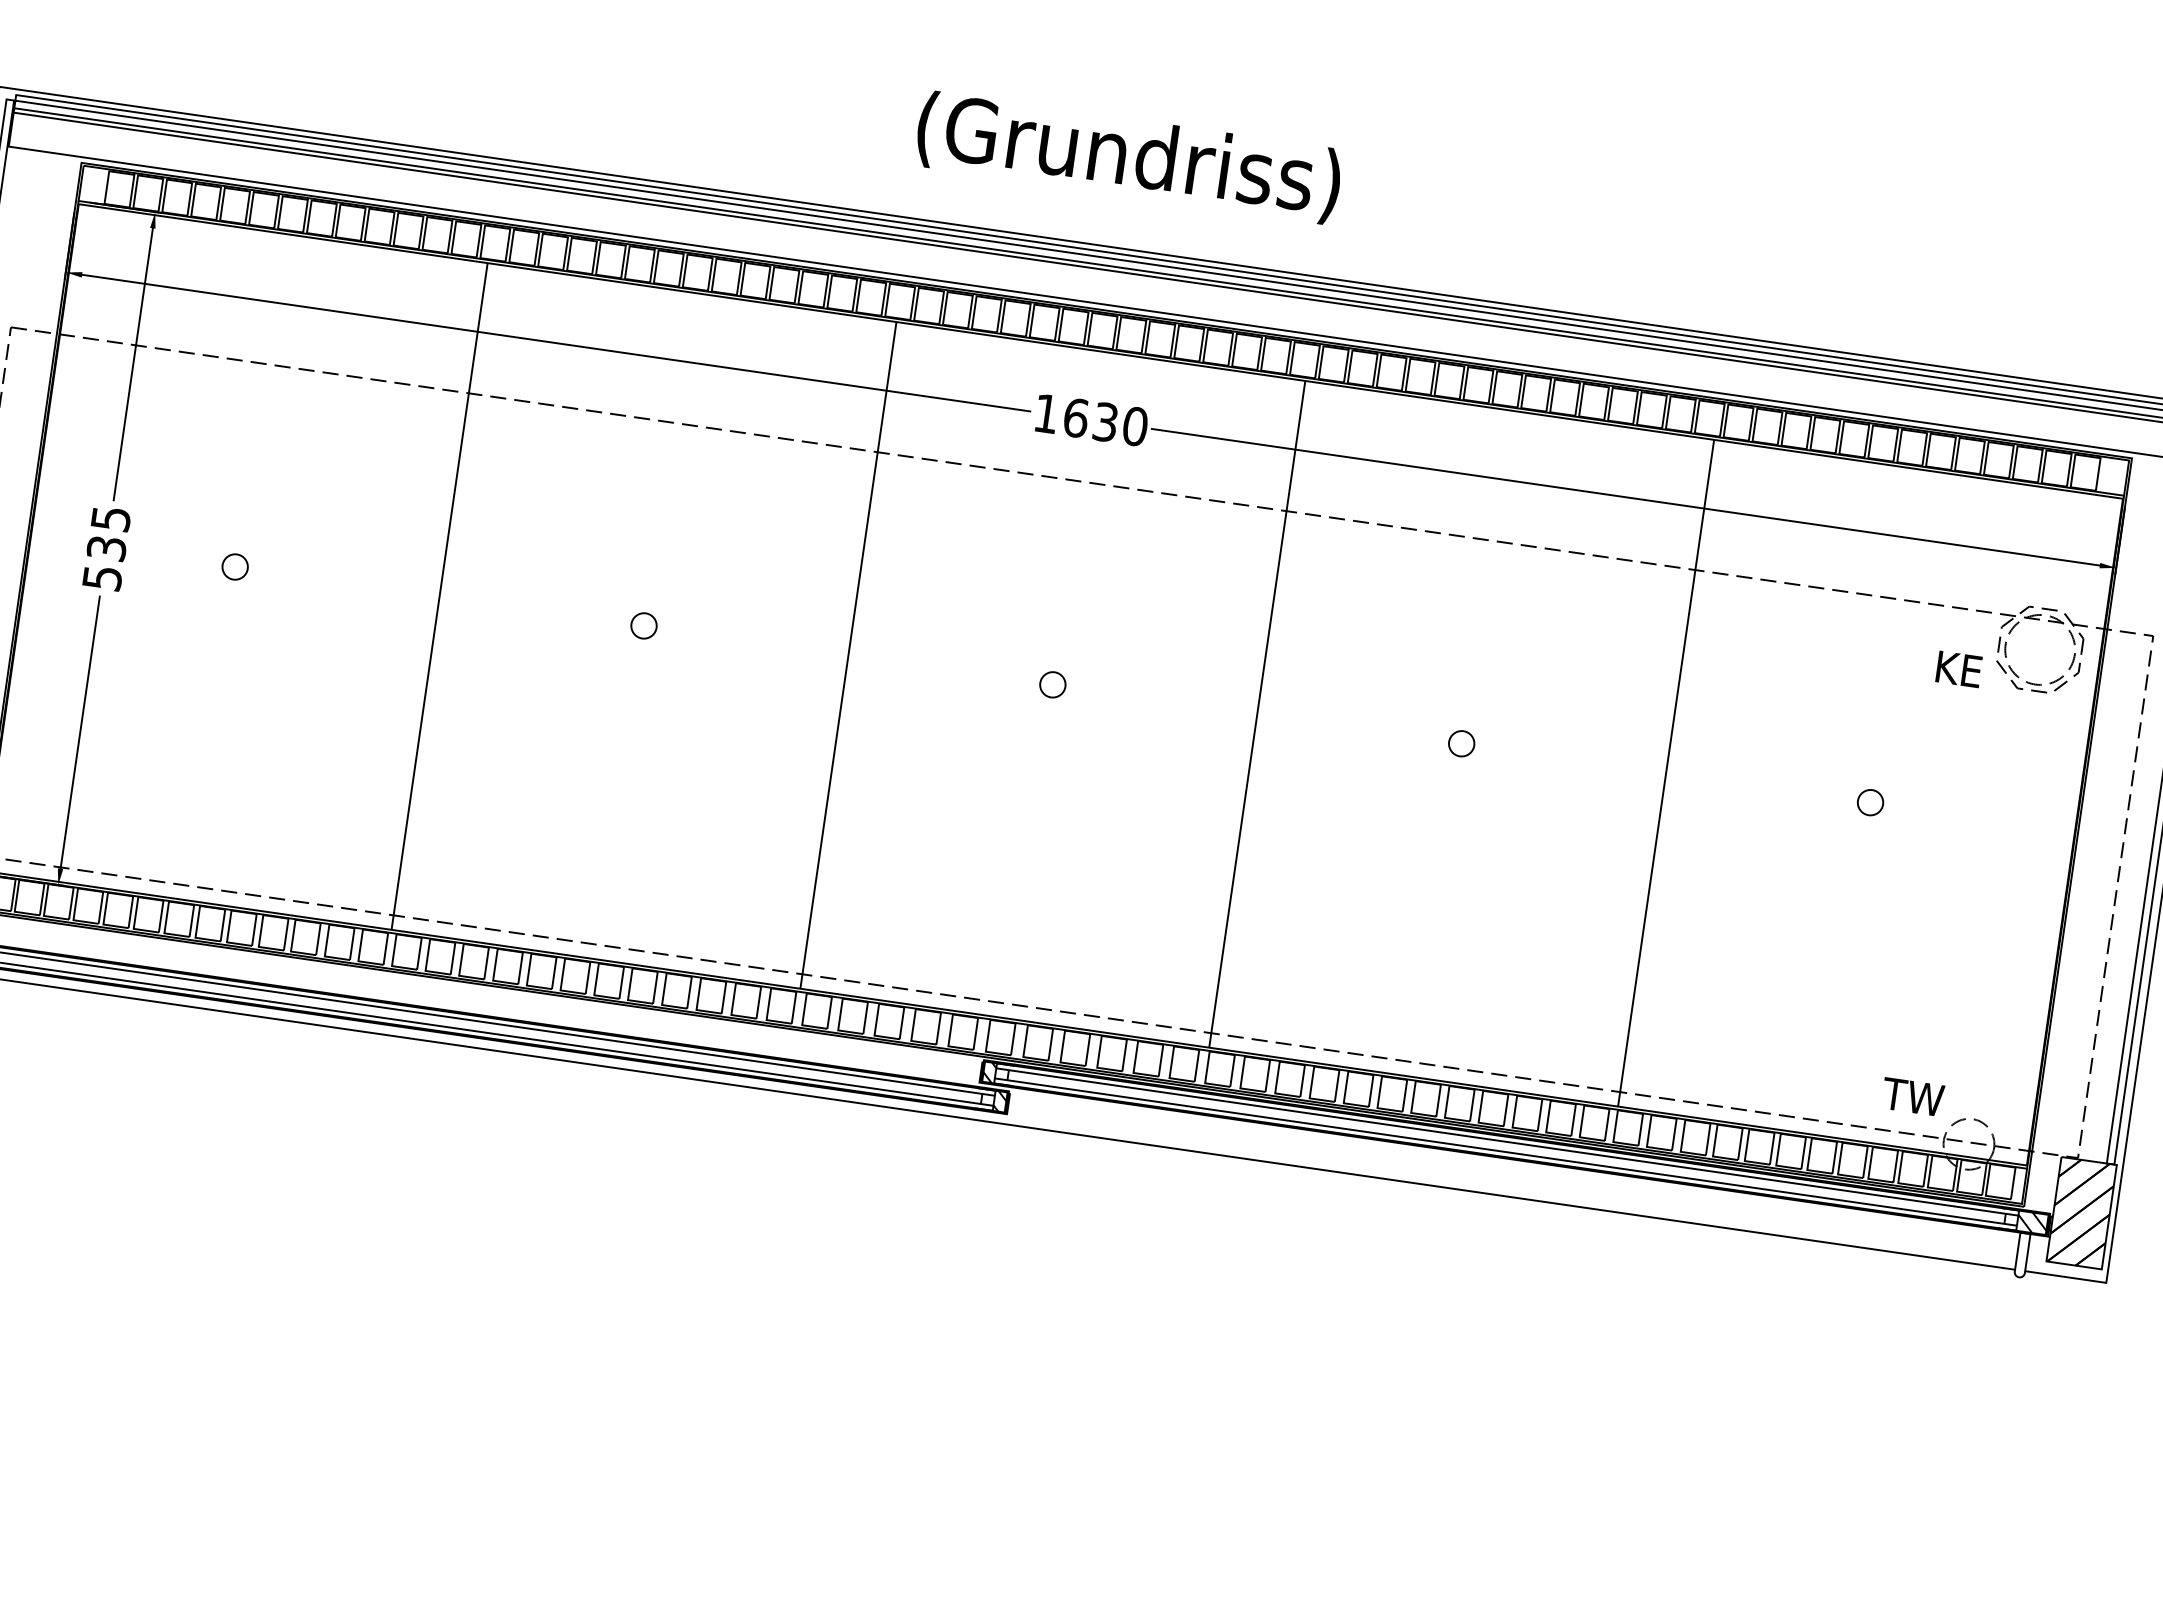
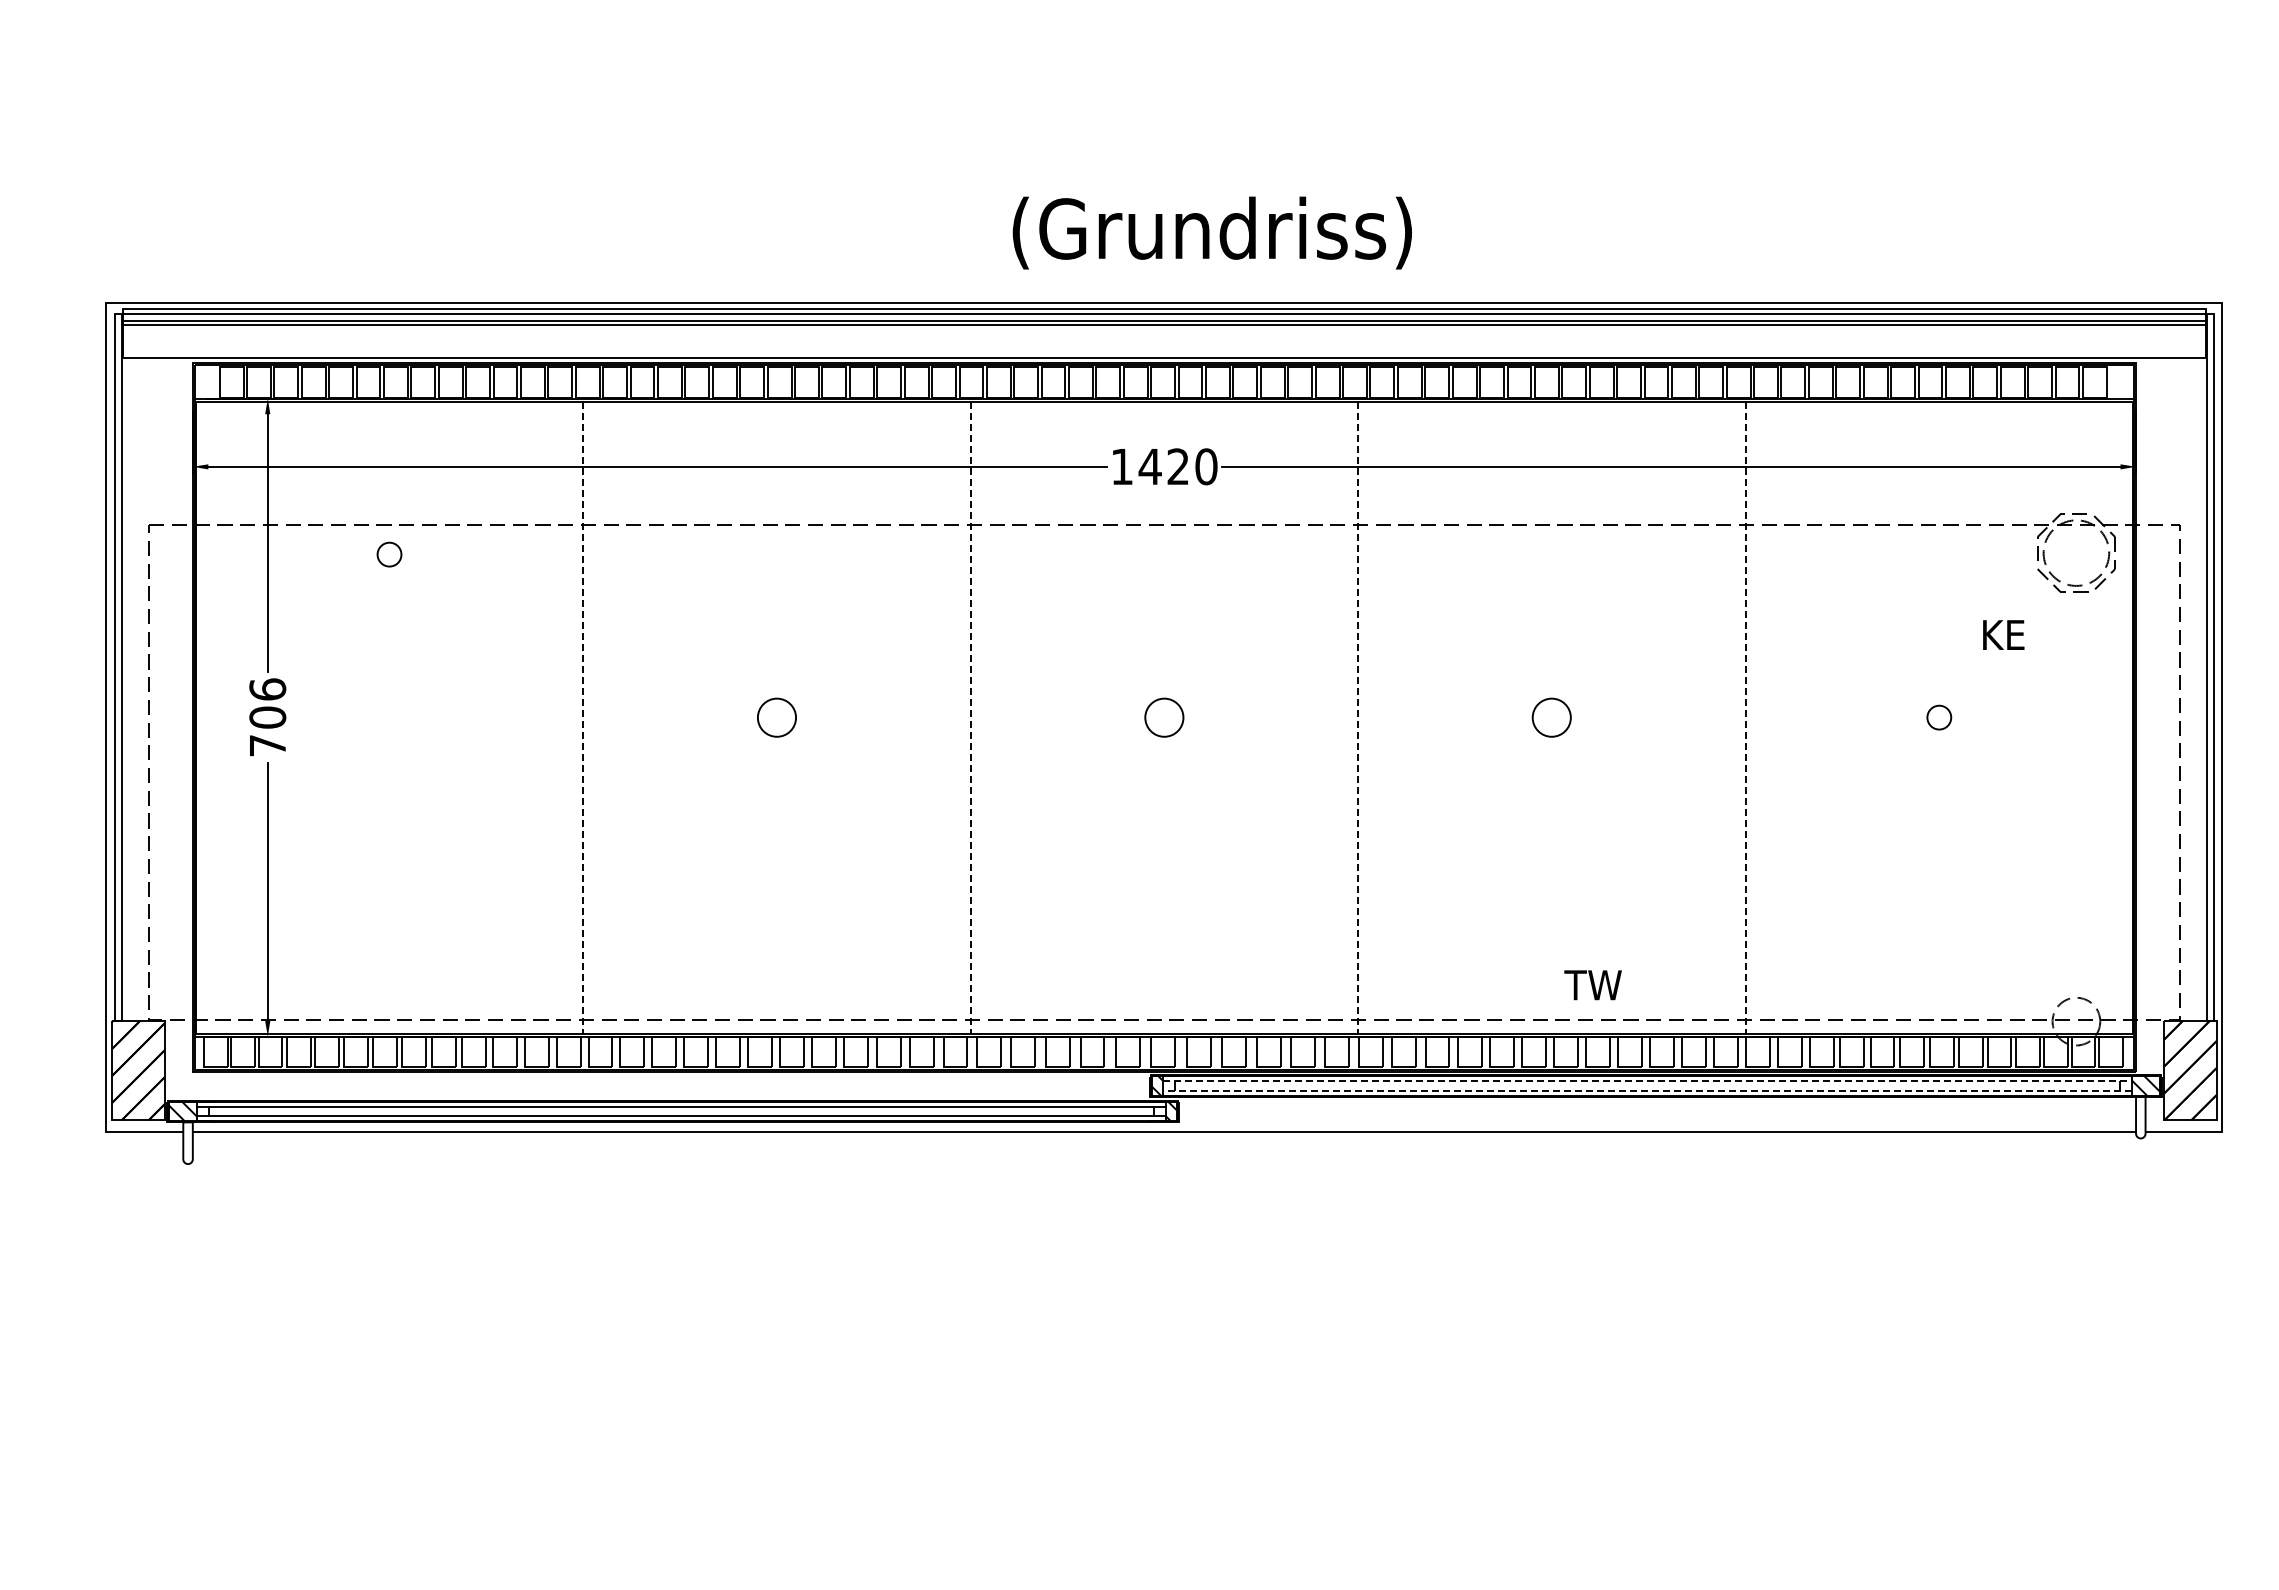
text: (1127, 156) -> (1211, 232), moved
text: (1090, 419) -> (1163, 466), 1630 -> 1420
text: (106, 548) -> (267, 717), 535 -> 706
circle: (235, 566) -> (389, 554), moved
line: (439, 596) -> (583, 717), solid -> dashed
circle: (643, 625) -> (776, 717), size x1.6
line: (848, 655) -> (970, 717), solid -> dashed
text: (1958, 668) -> (2003, 634), moved
circle: (1052, 684) -> (1164, 717), size x1.6
line: (1257, 714) -> (1358, 717), solid -> dashed
circle: (1461, 743) -> (1551, 717), size x1.6
line: (1666, 773) -> (1745, 717), solid -> dashed
text: (1912, 1097) -> (1592, 985), moved
line: (1508, 1142) -> (1648, 1081), solid -> dashed
line: (1505, 1151) -> (1647, 1090), solid -> dashed

